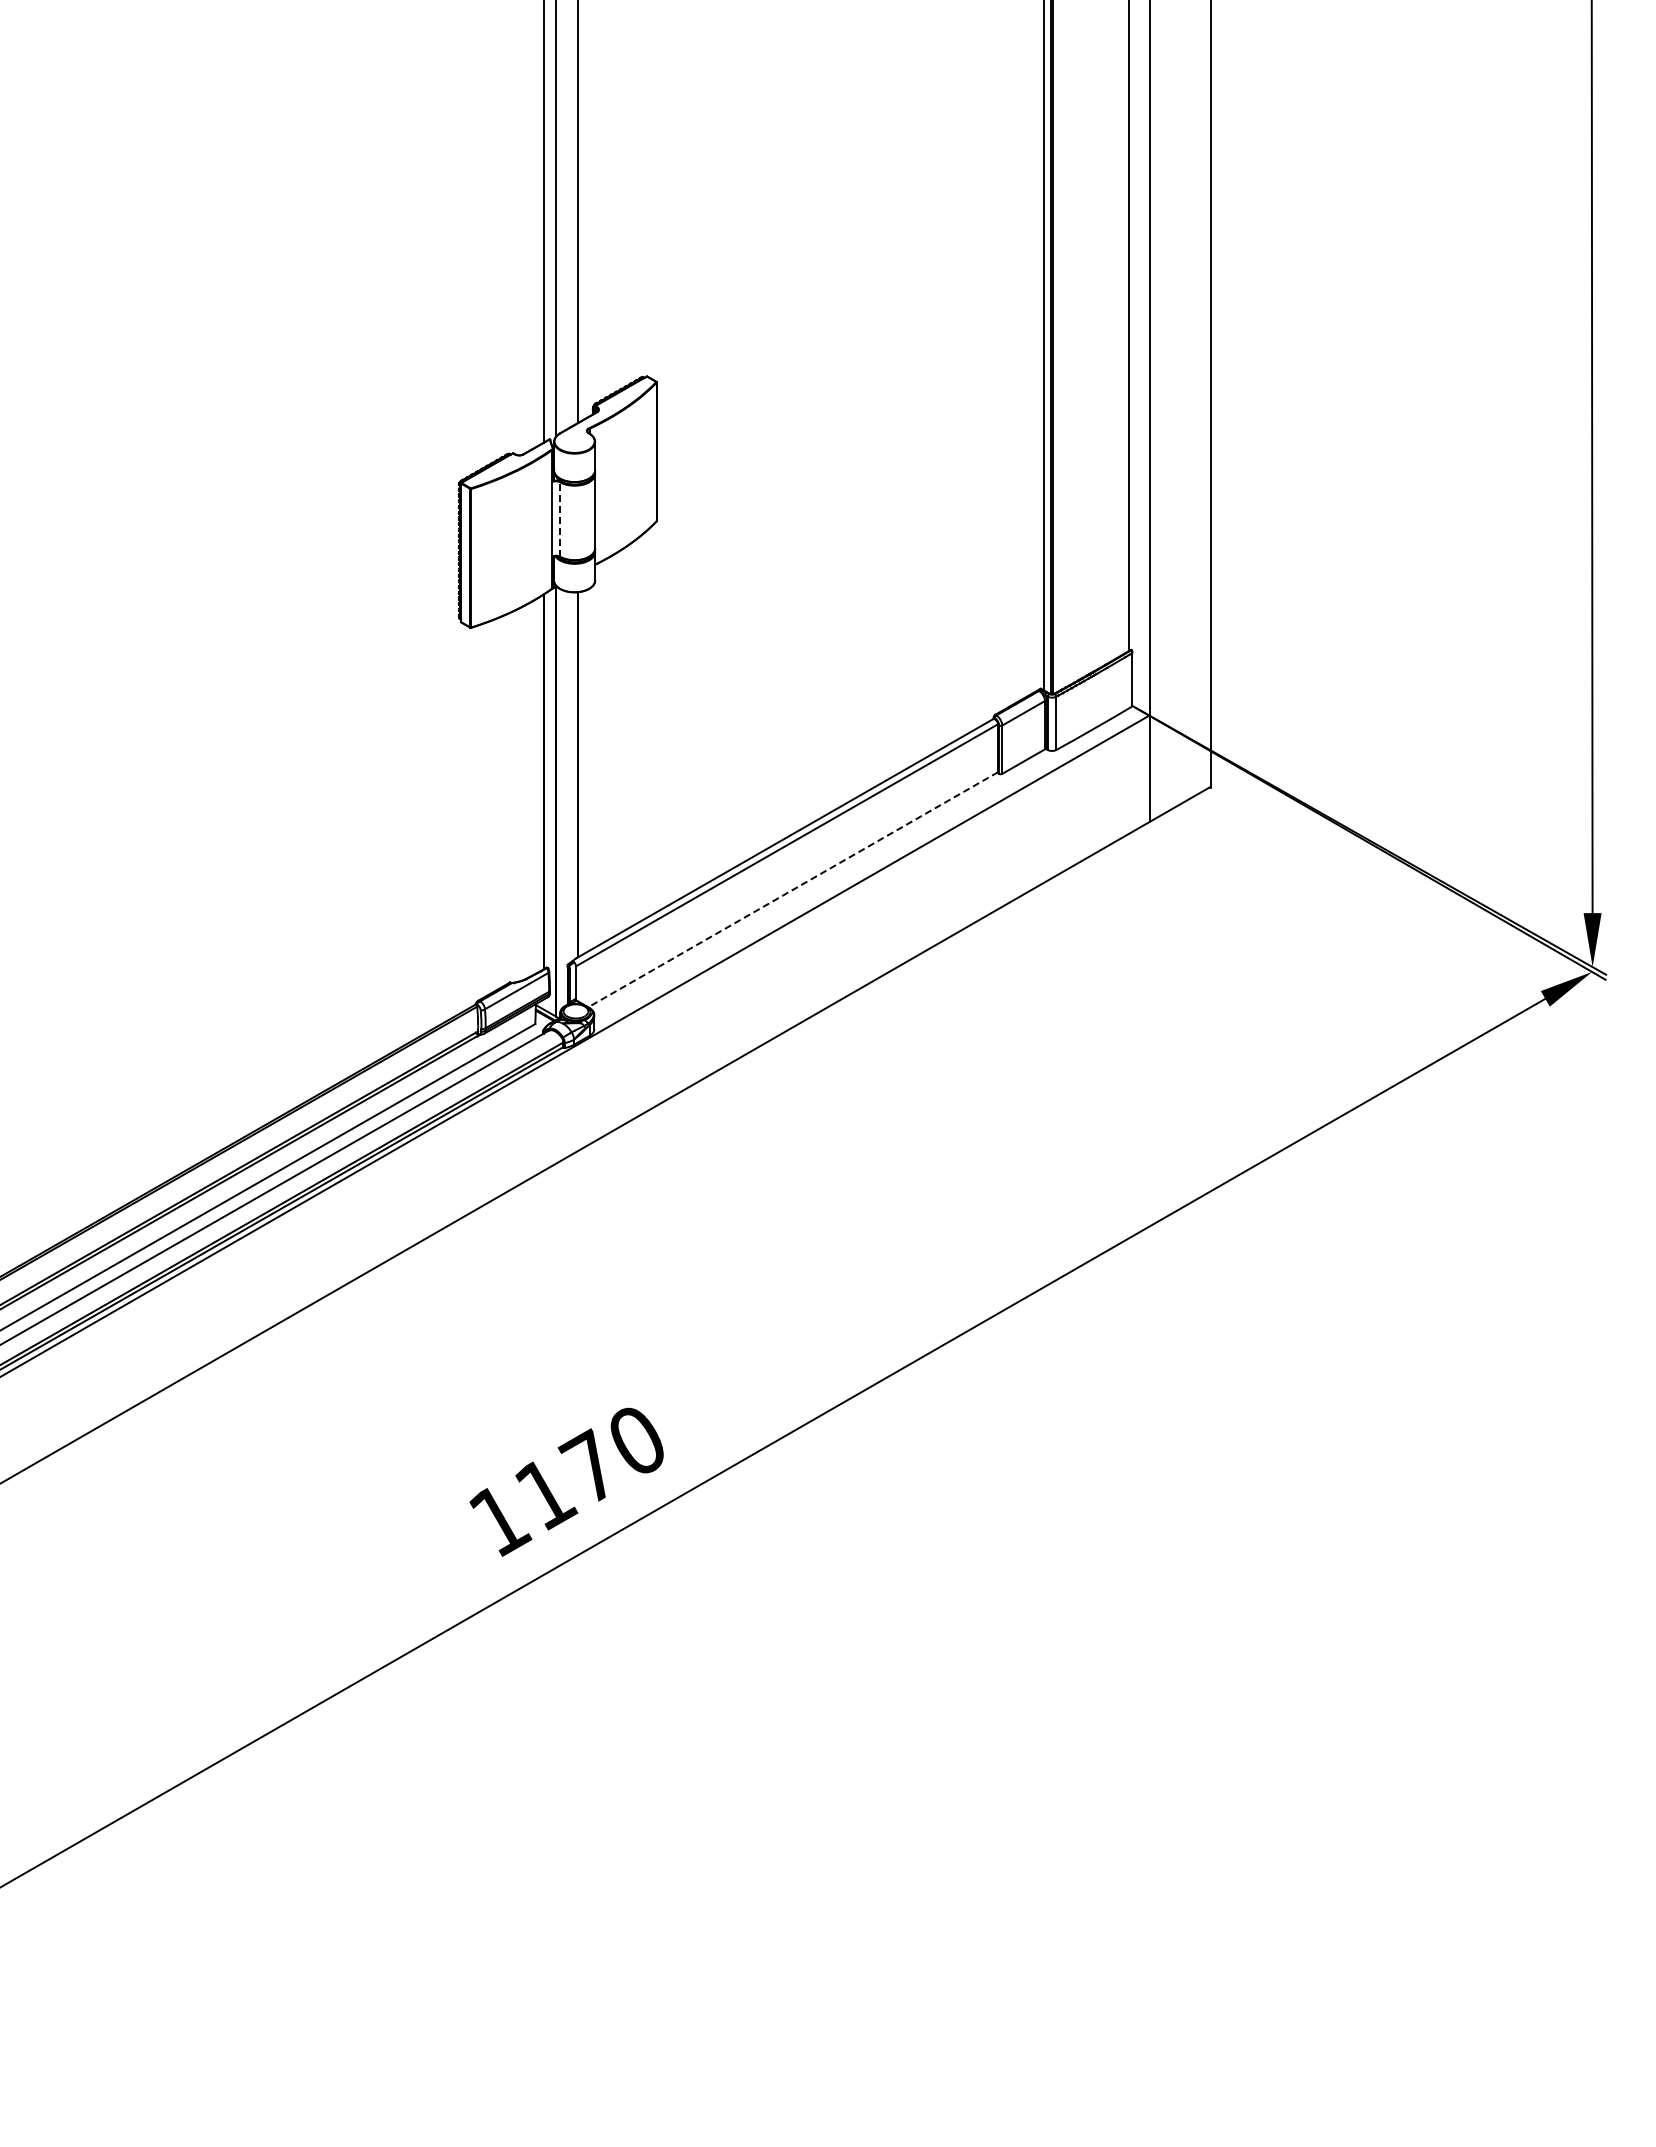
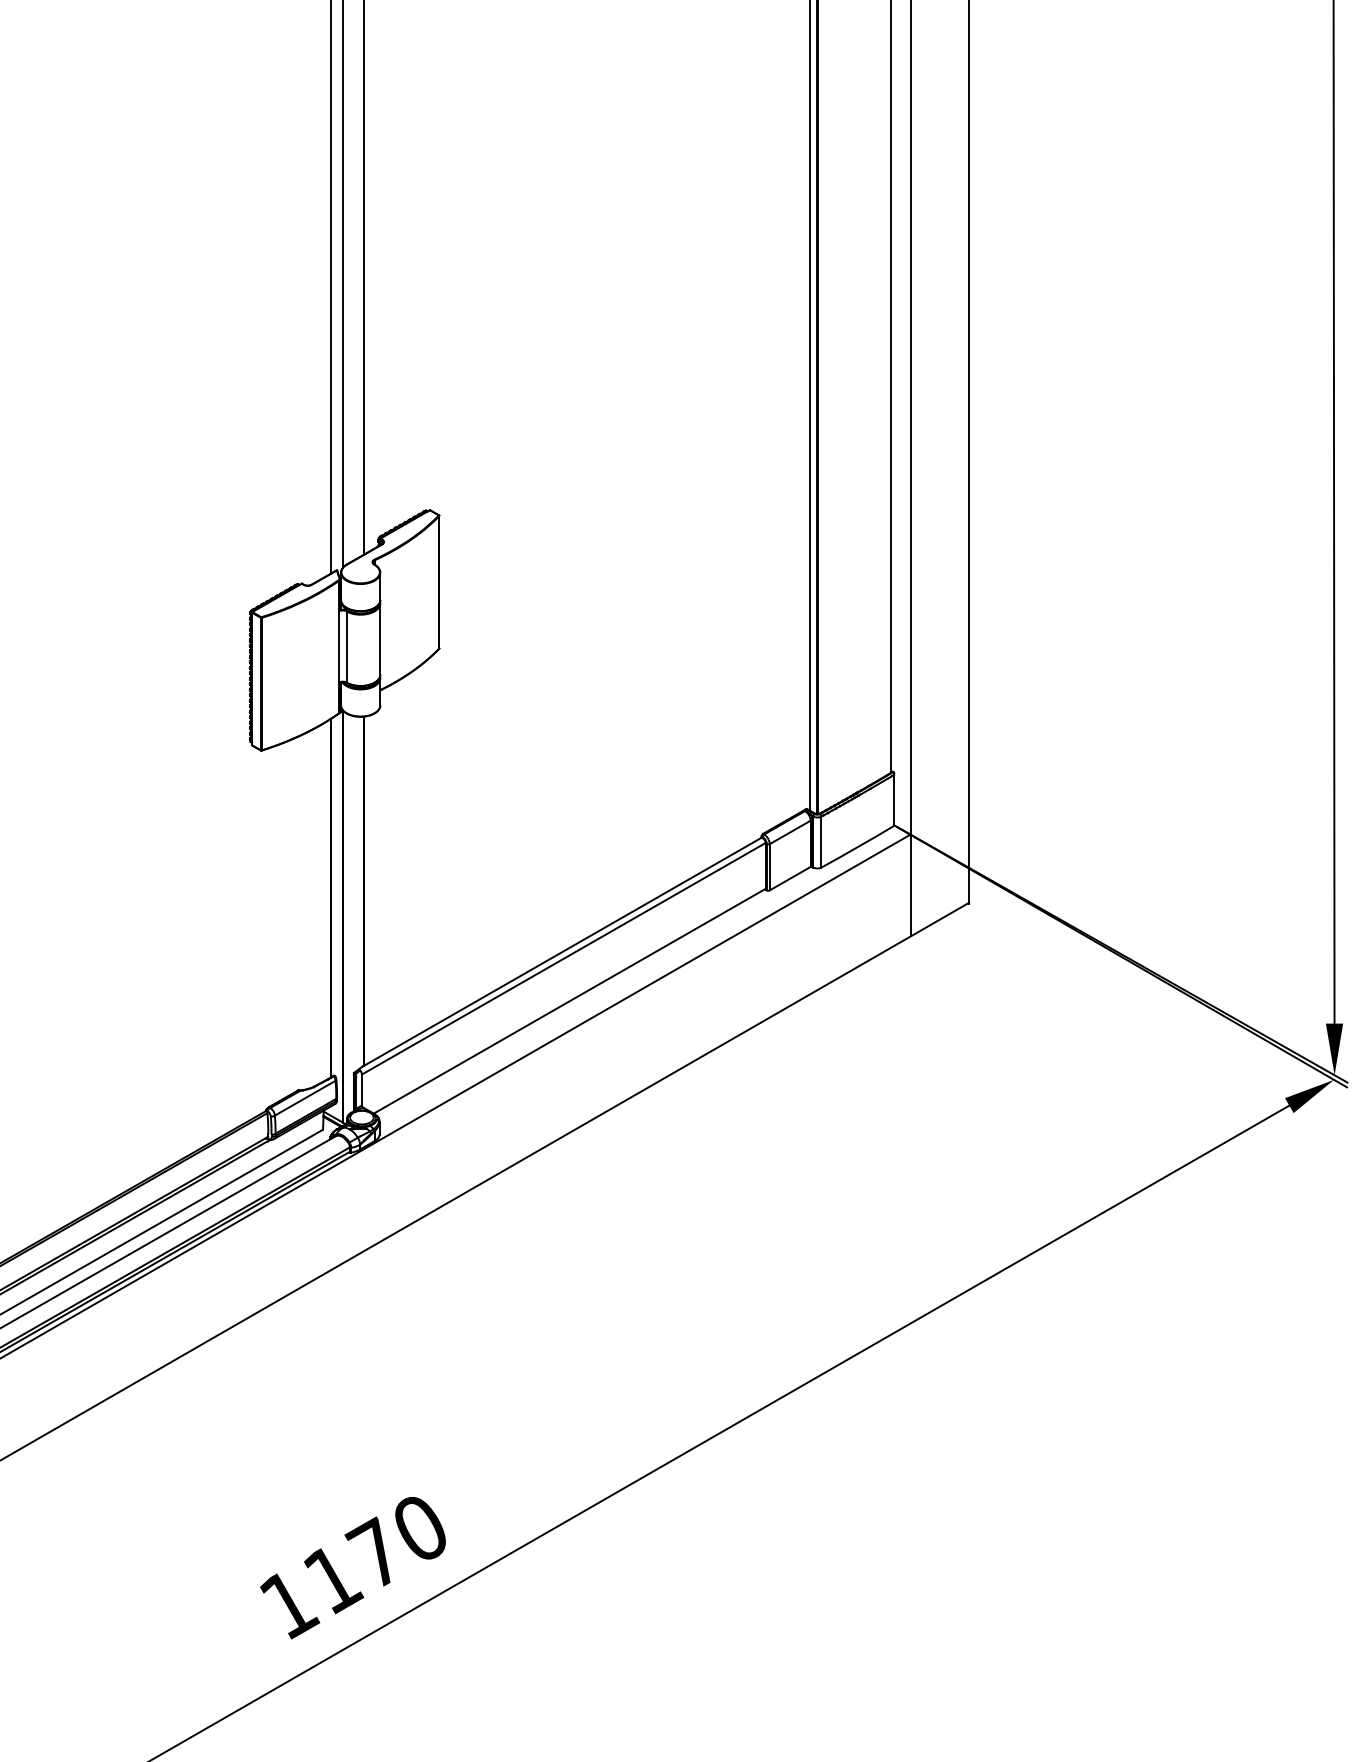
line: (559, 518) -> (346, 646), dashed -> solid
line: (792, 889) -> (569, 1000), dashed -> solid

